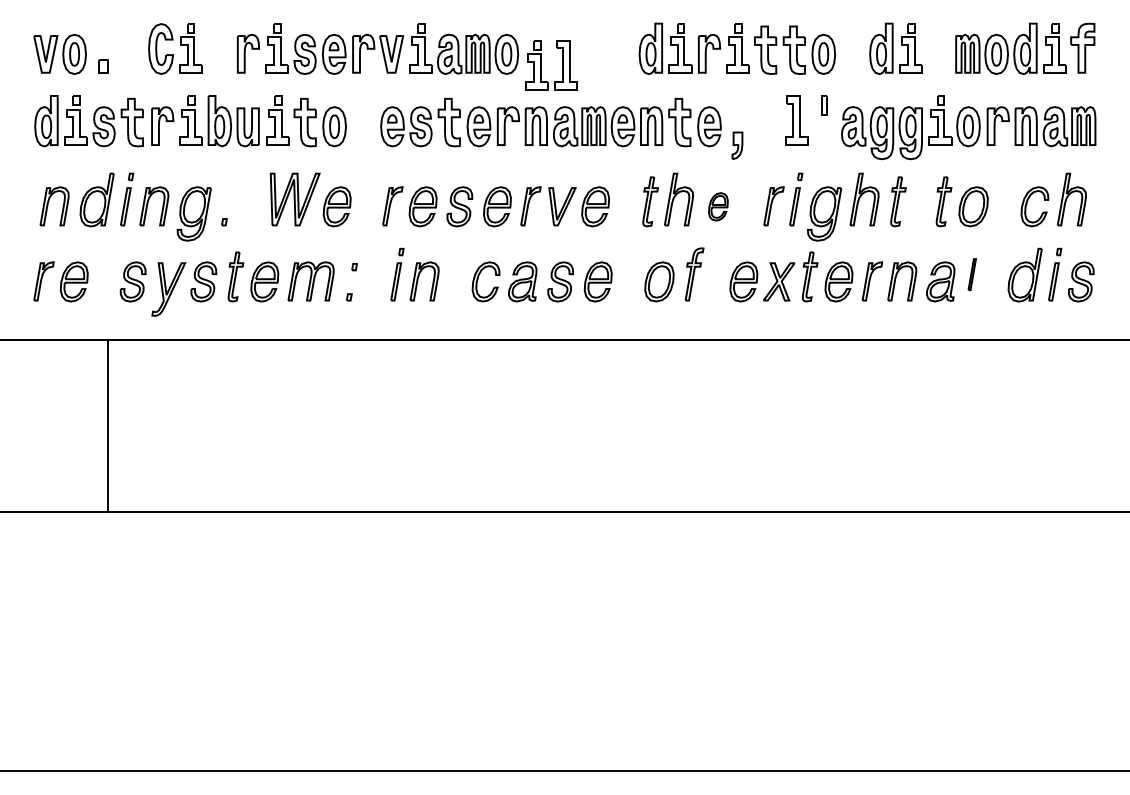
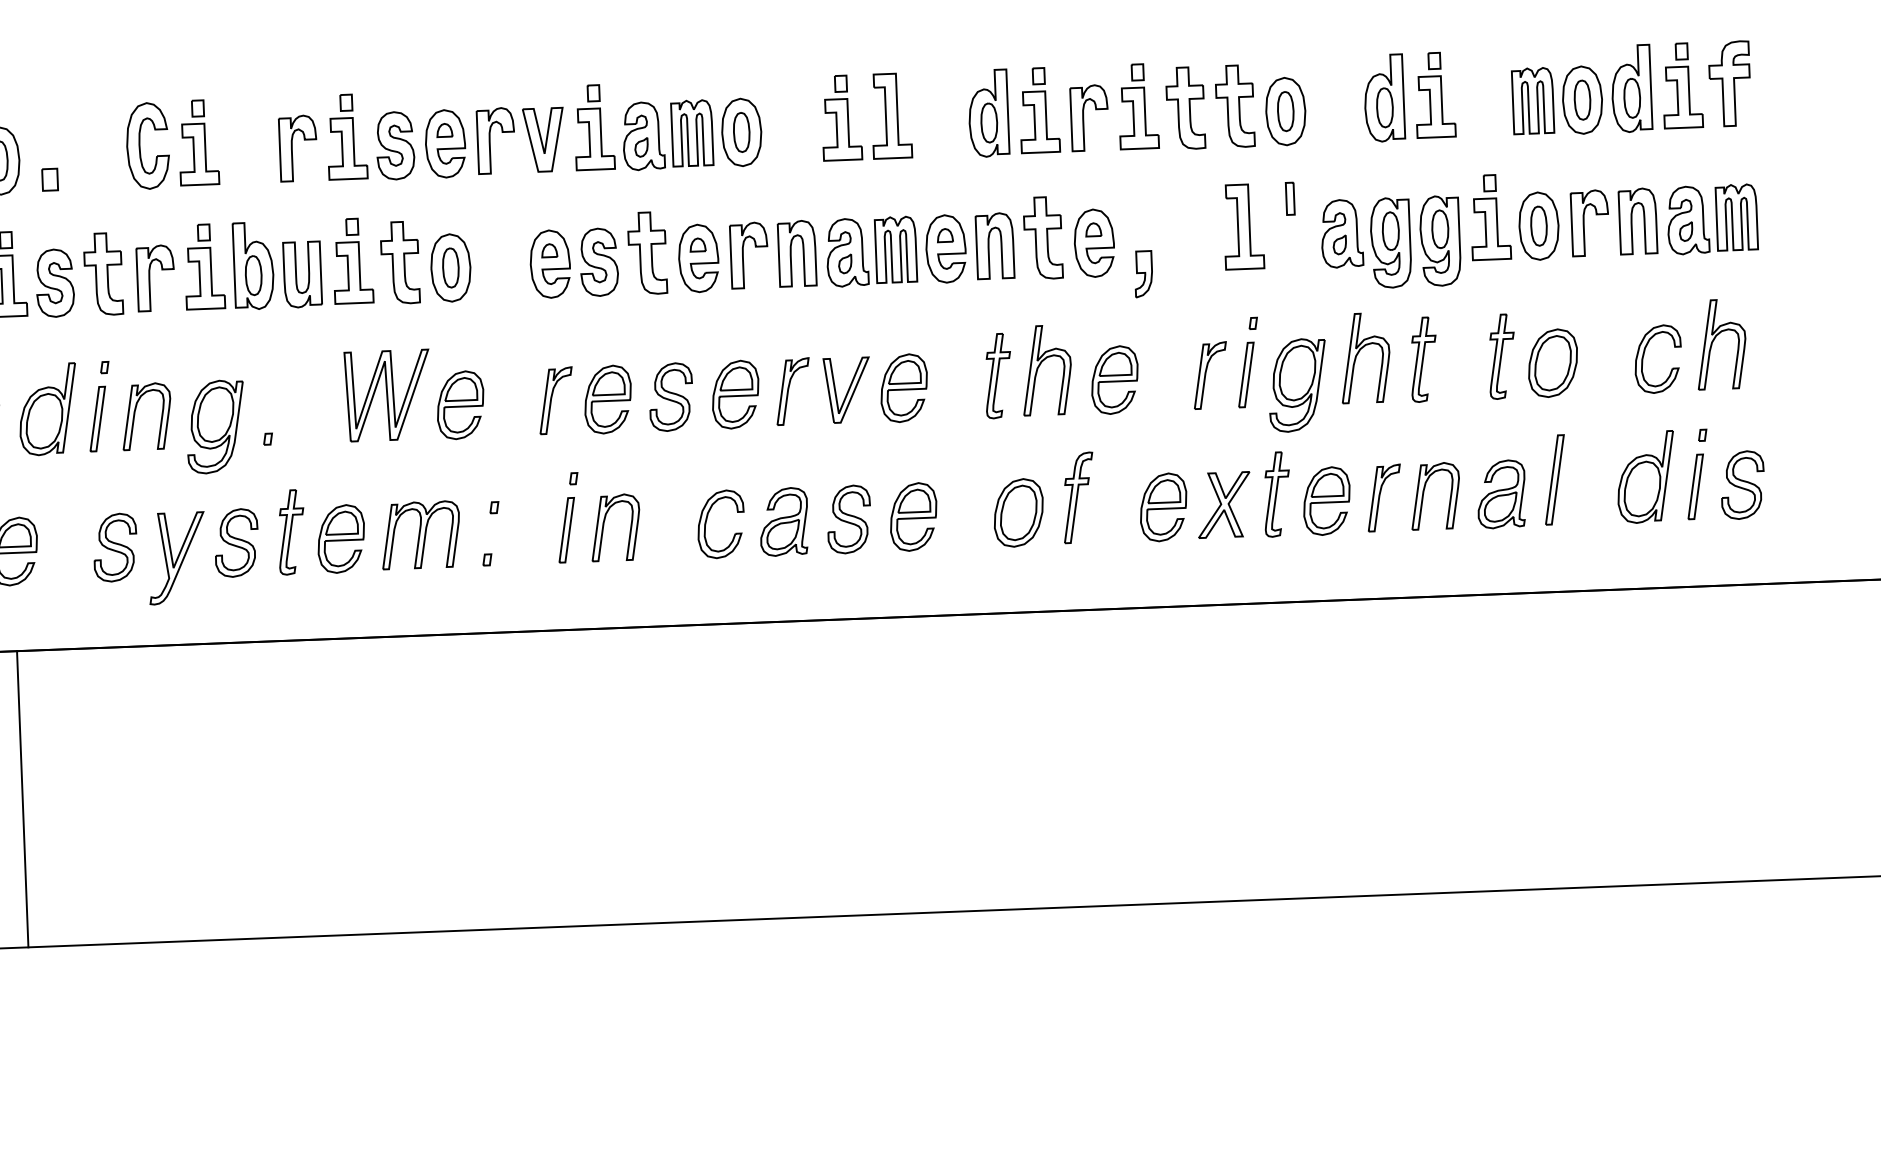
part: (541, 65) -> (848, 118), moved
part: (718, 206) -> (1115, 379), size x1.43
part: (972, 274) -> (1555, 479), size x1.67
line: (107, 425) -> (22, 798), moved

